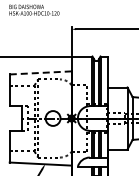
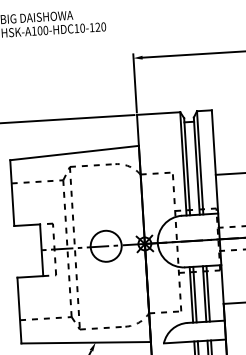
line: (40, 72) -> (74, 152), dashed -> solid

